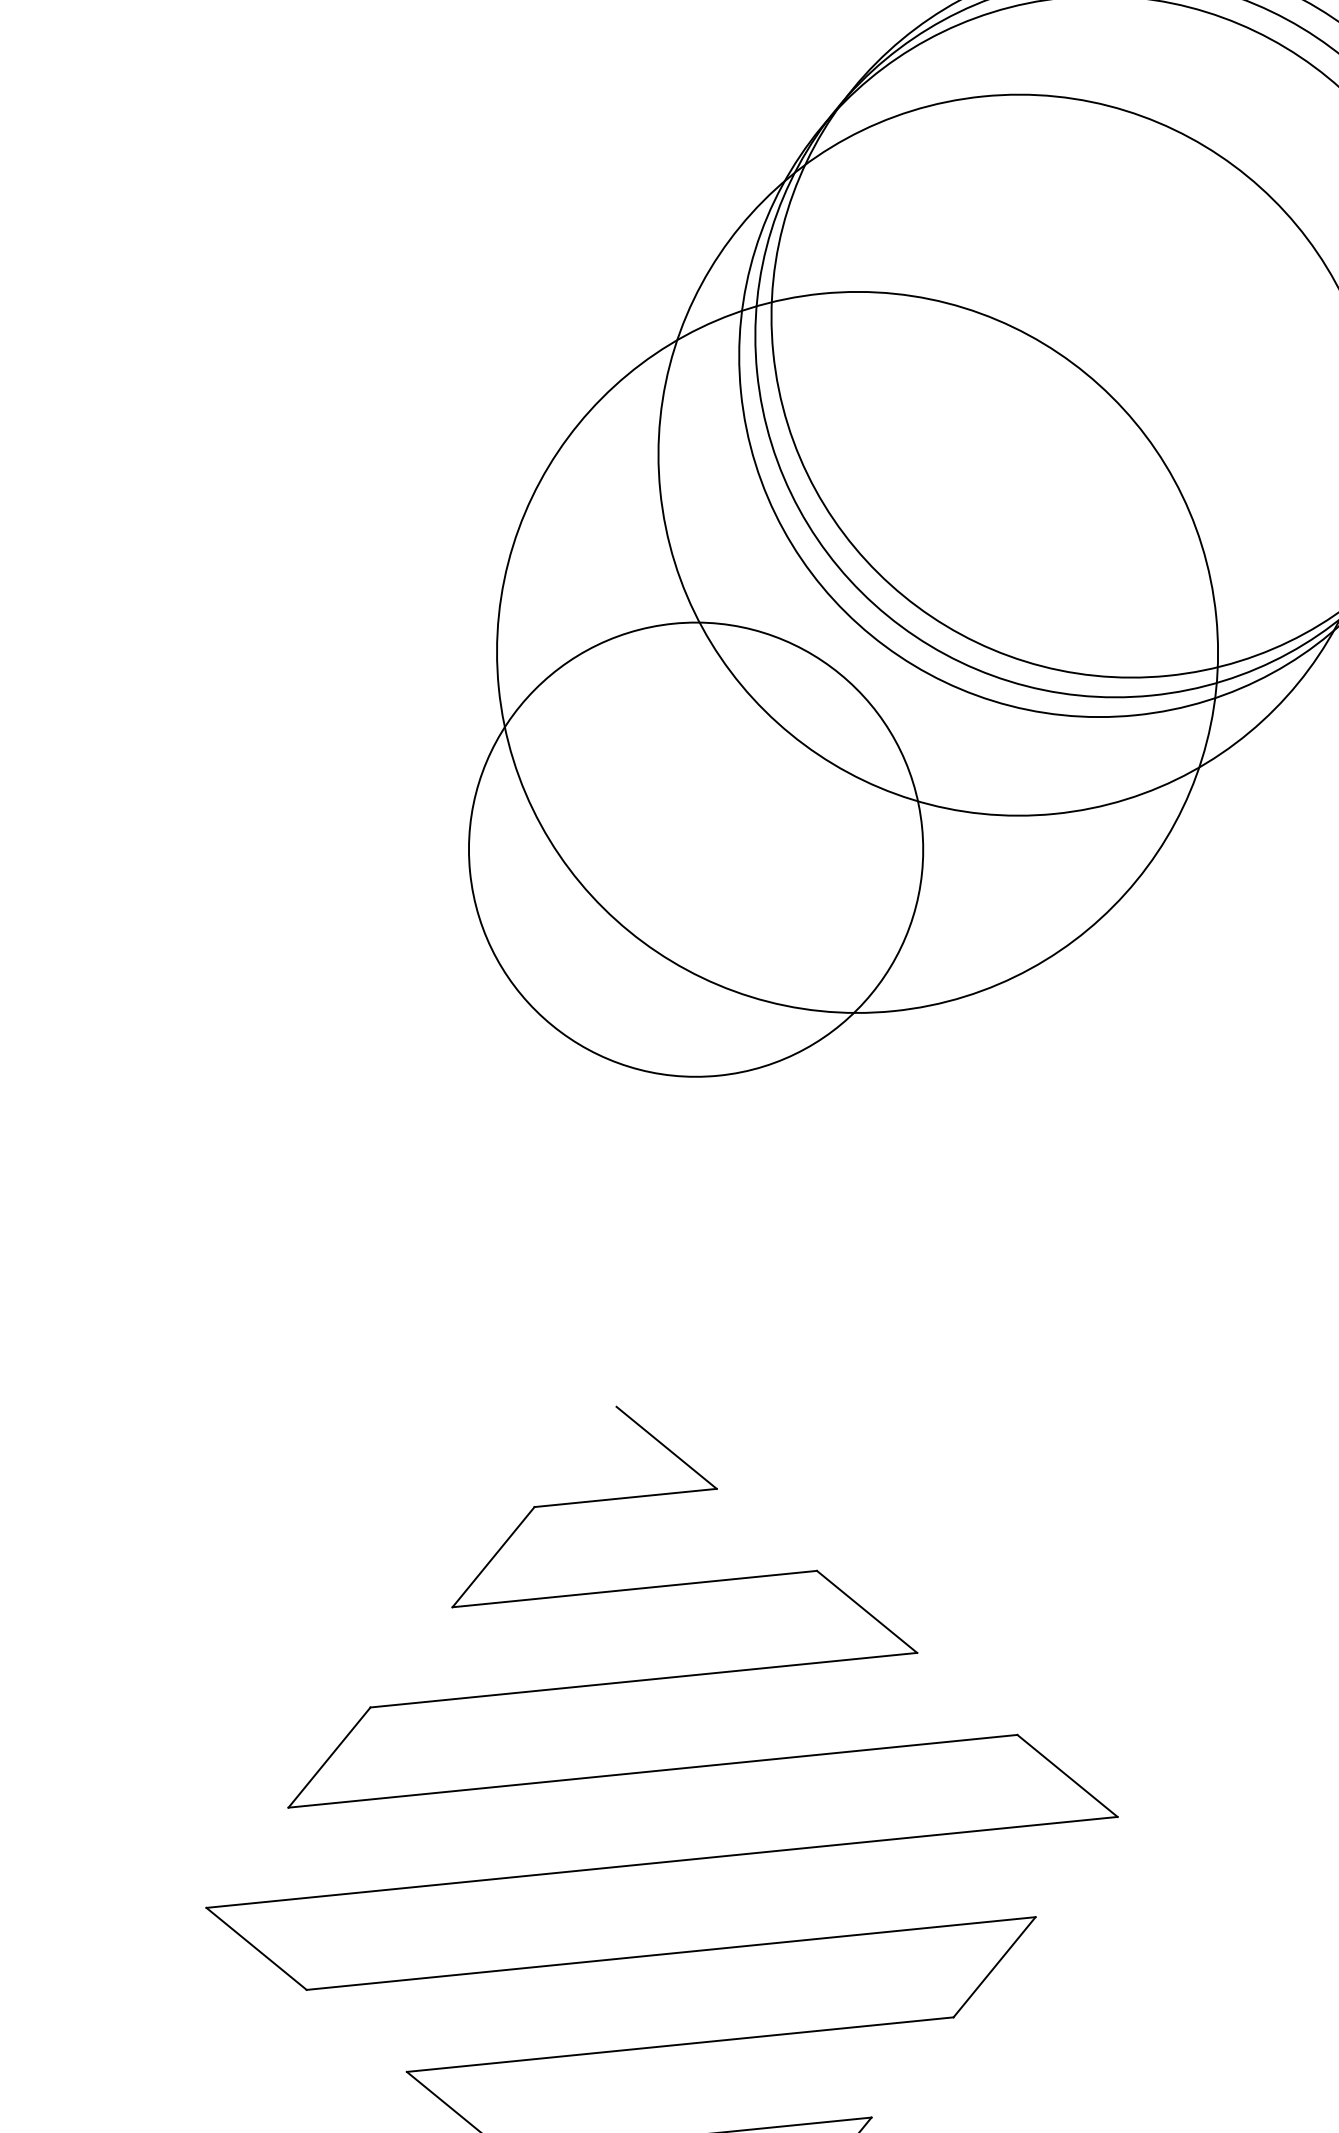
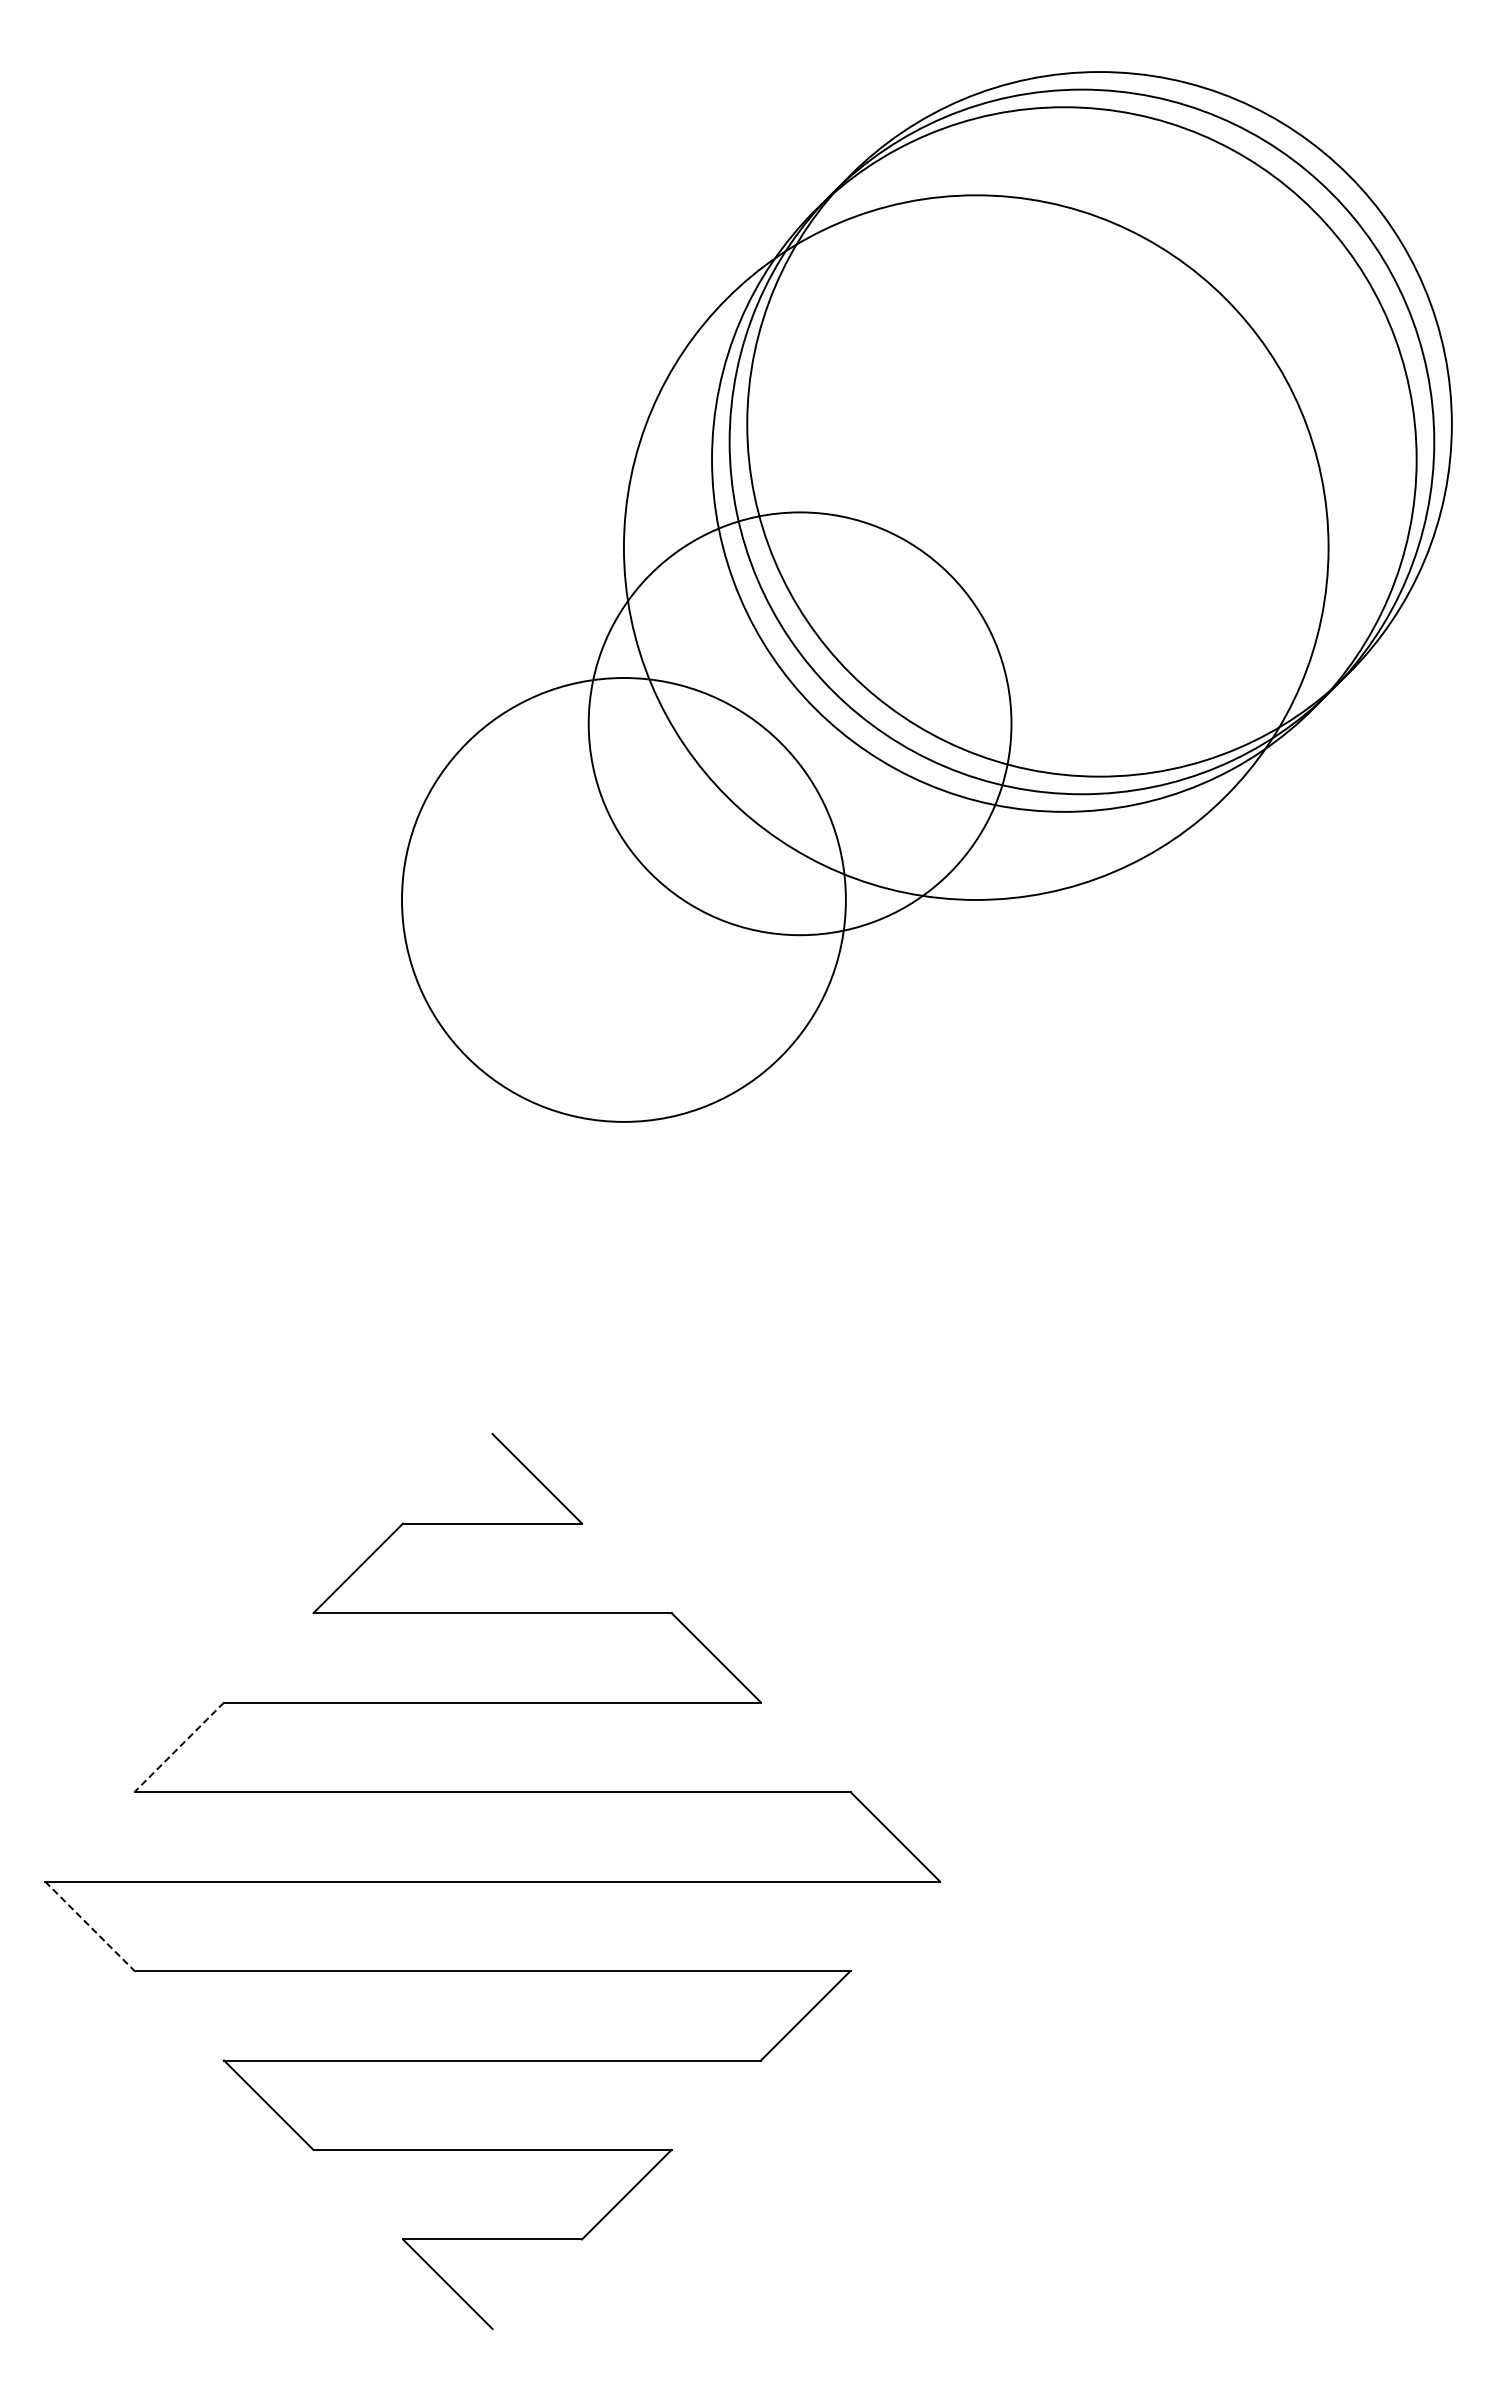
circle: (856, 652) -> (799, 723), size x0.6
line: (328, 1757) -> (178, 1747), solid -> dashed
line: (257, 1949) -> (90, 1926), solid -> dashed

